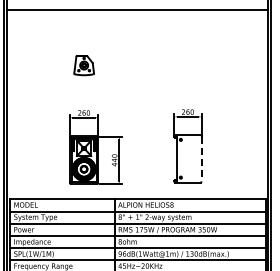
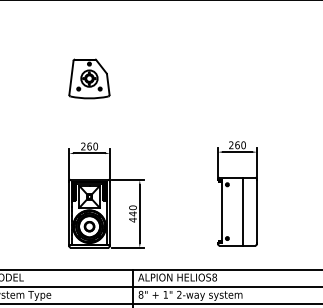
part: (84, 65) -> (90, 78), size x1.43
line: (191, 158) -> (242, 211), added
line: (201, 159) -> (256, 212), dashed -> solid

